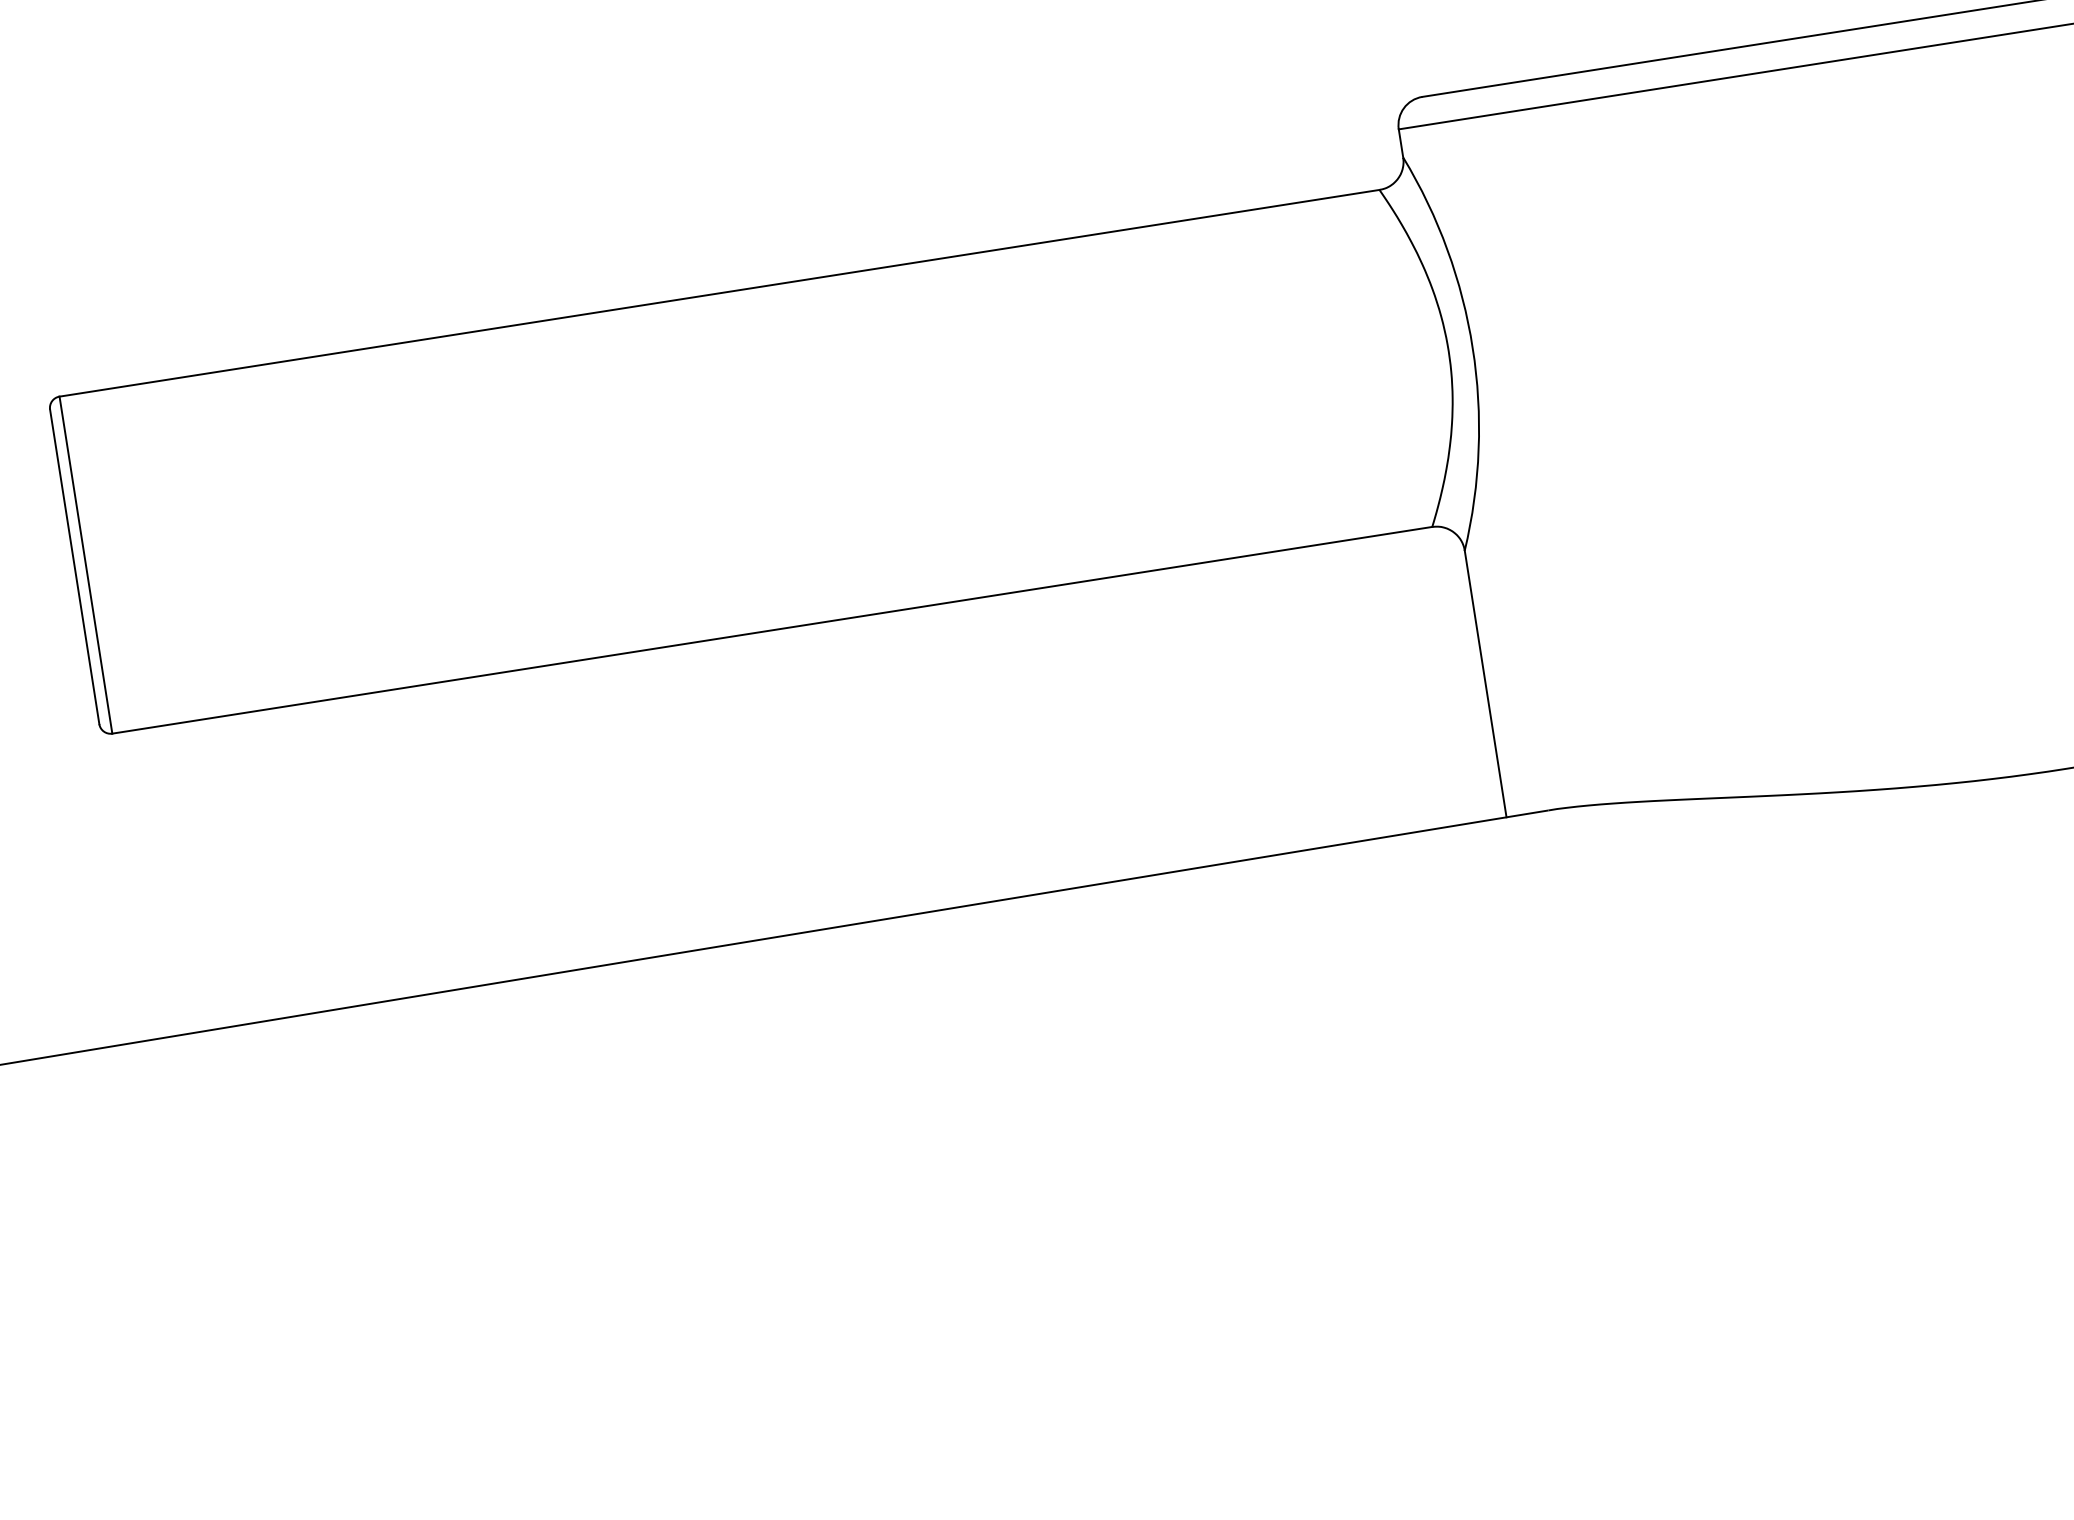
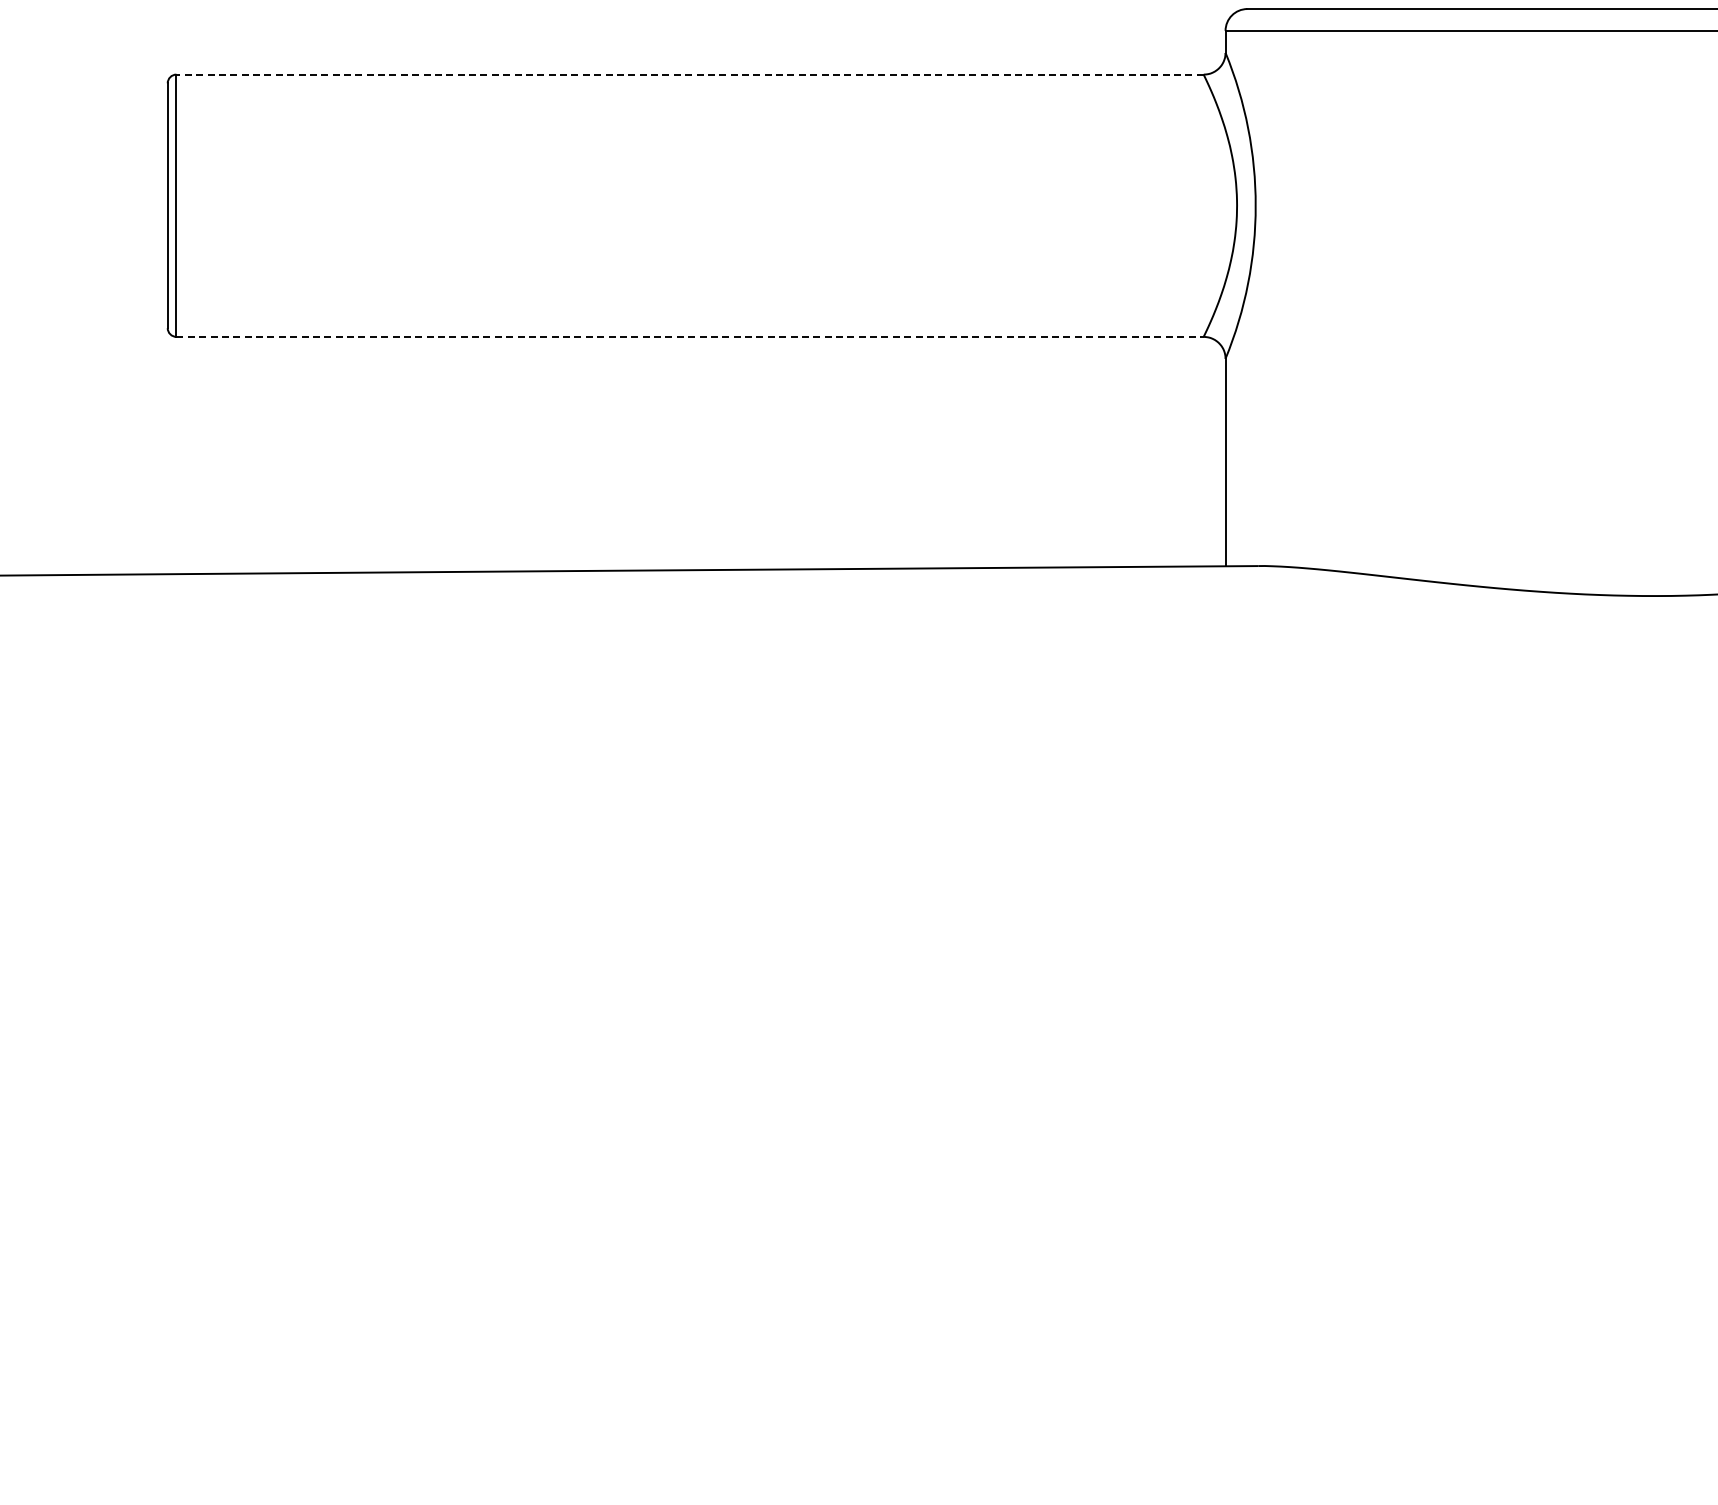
line: (720, 293) -> (690, 74), solid -> dashed
line: (772, 629) -> (690, 336), solid -> dashed

